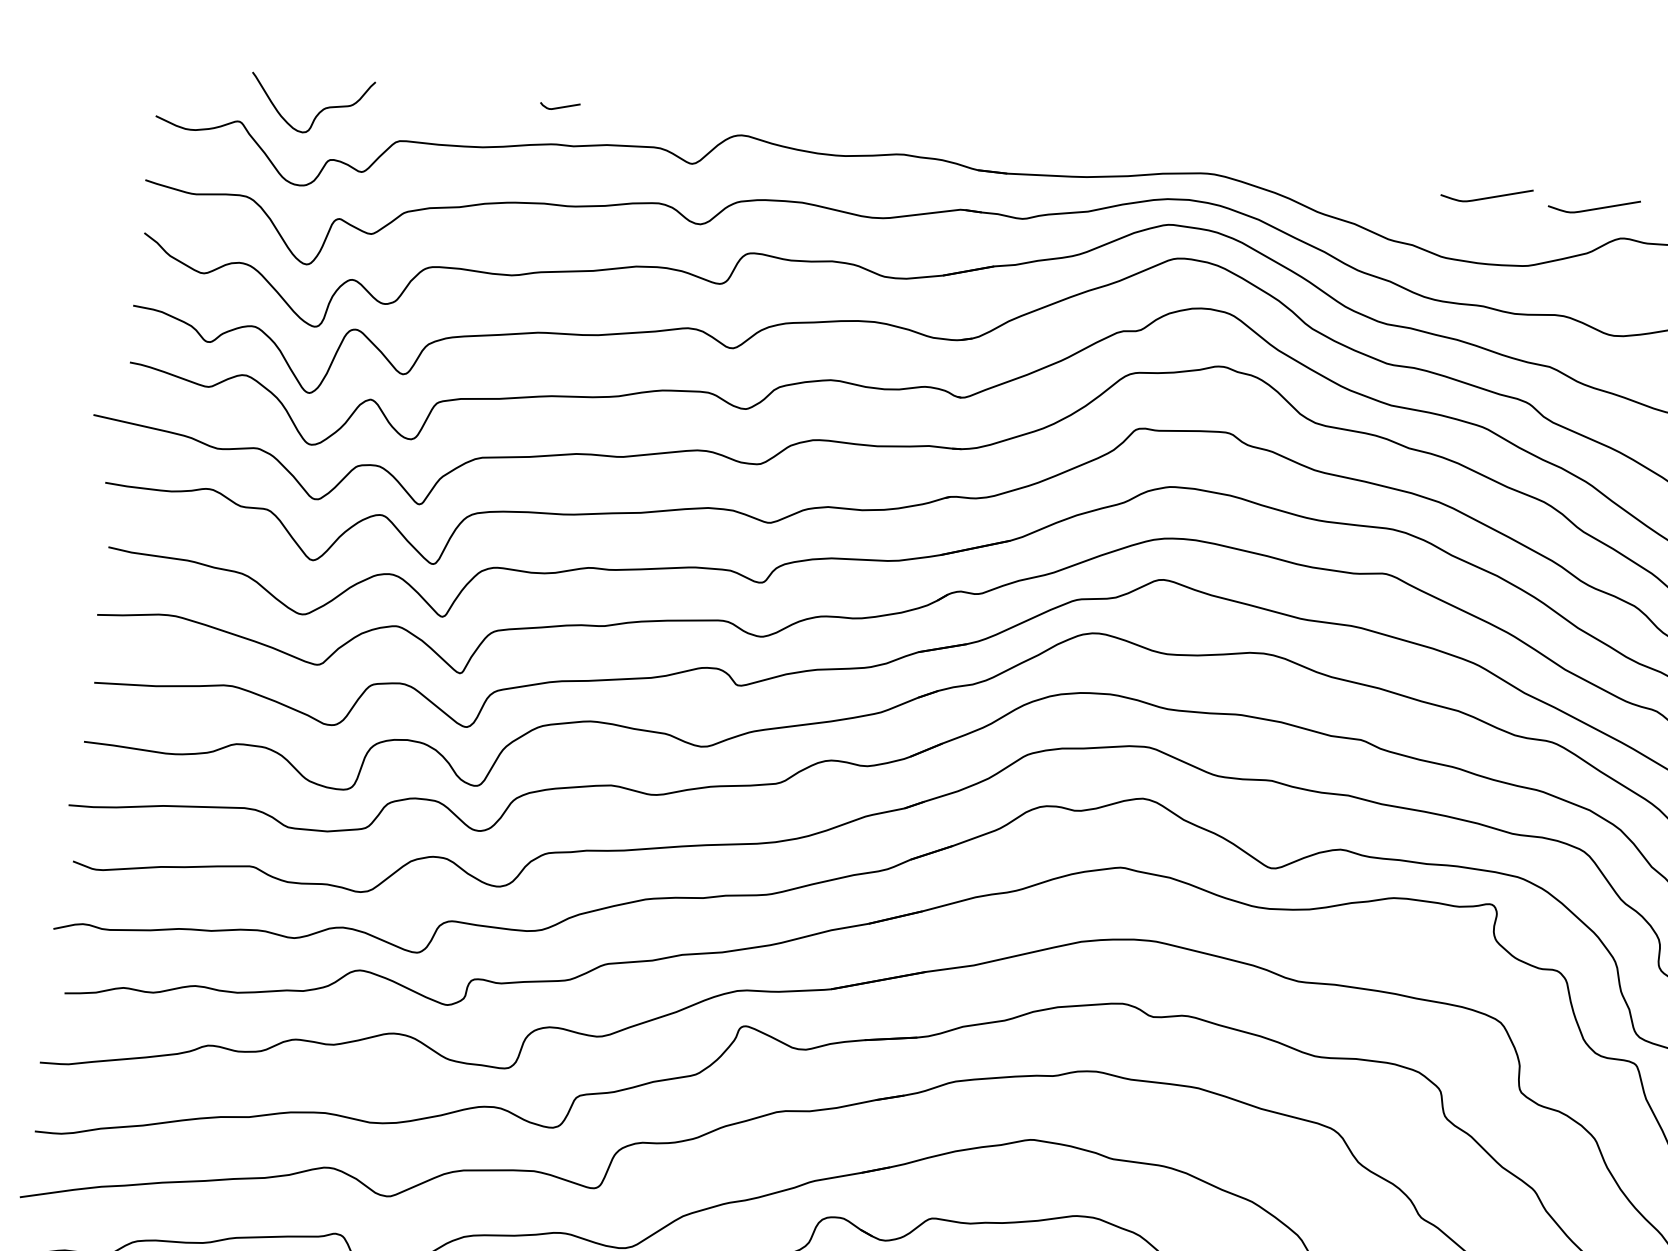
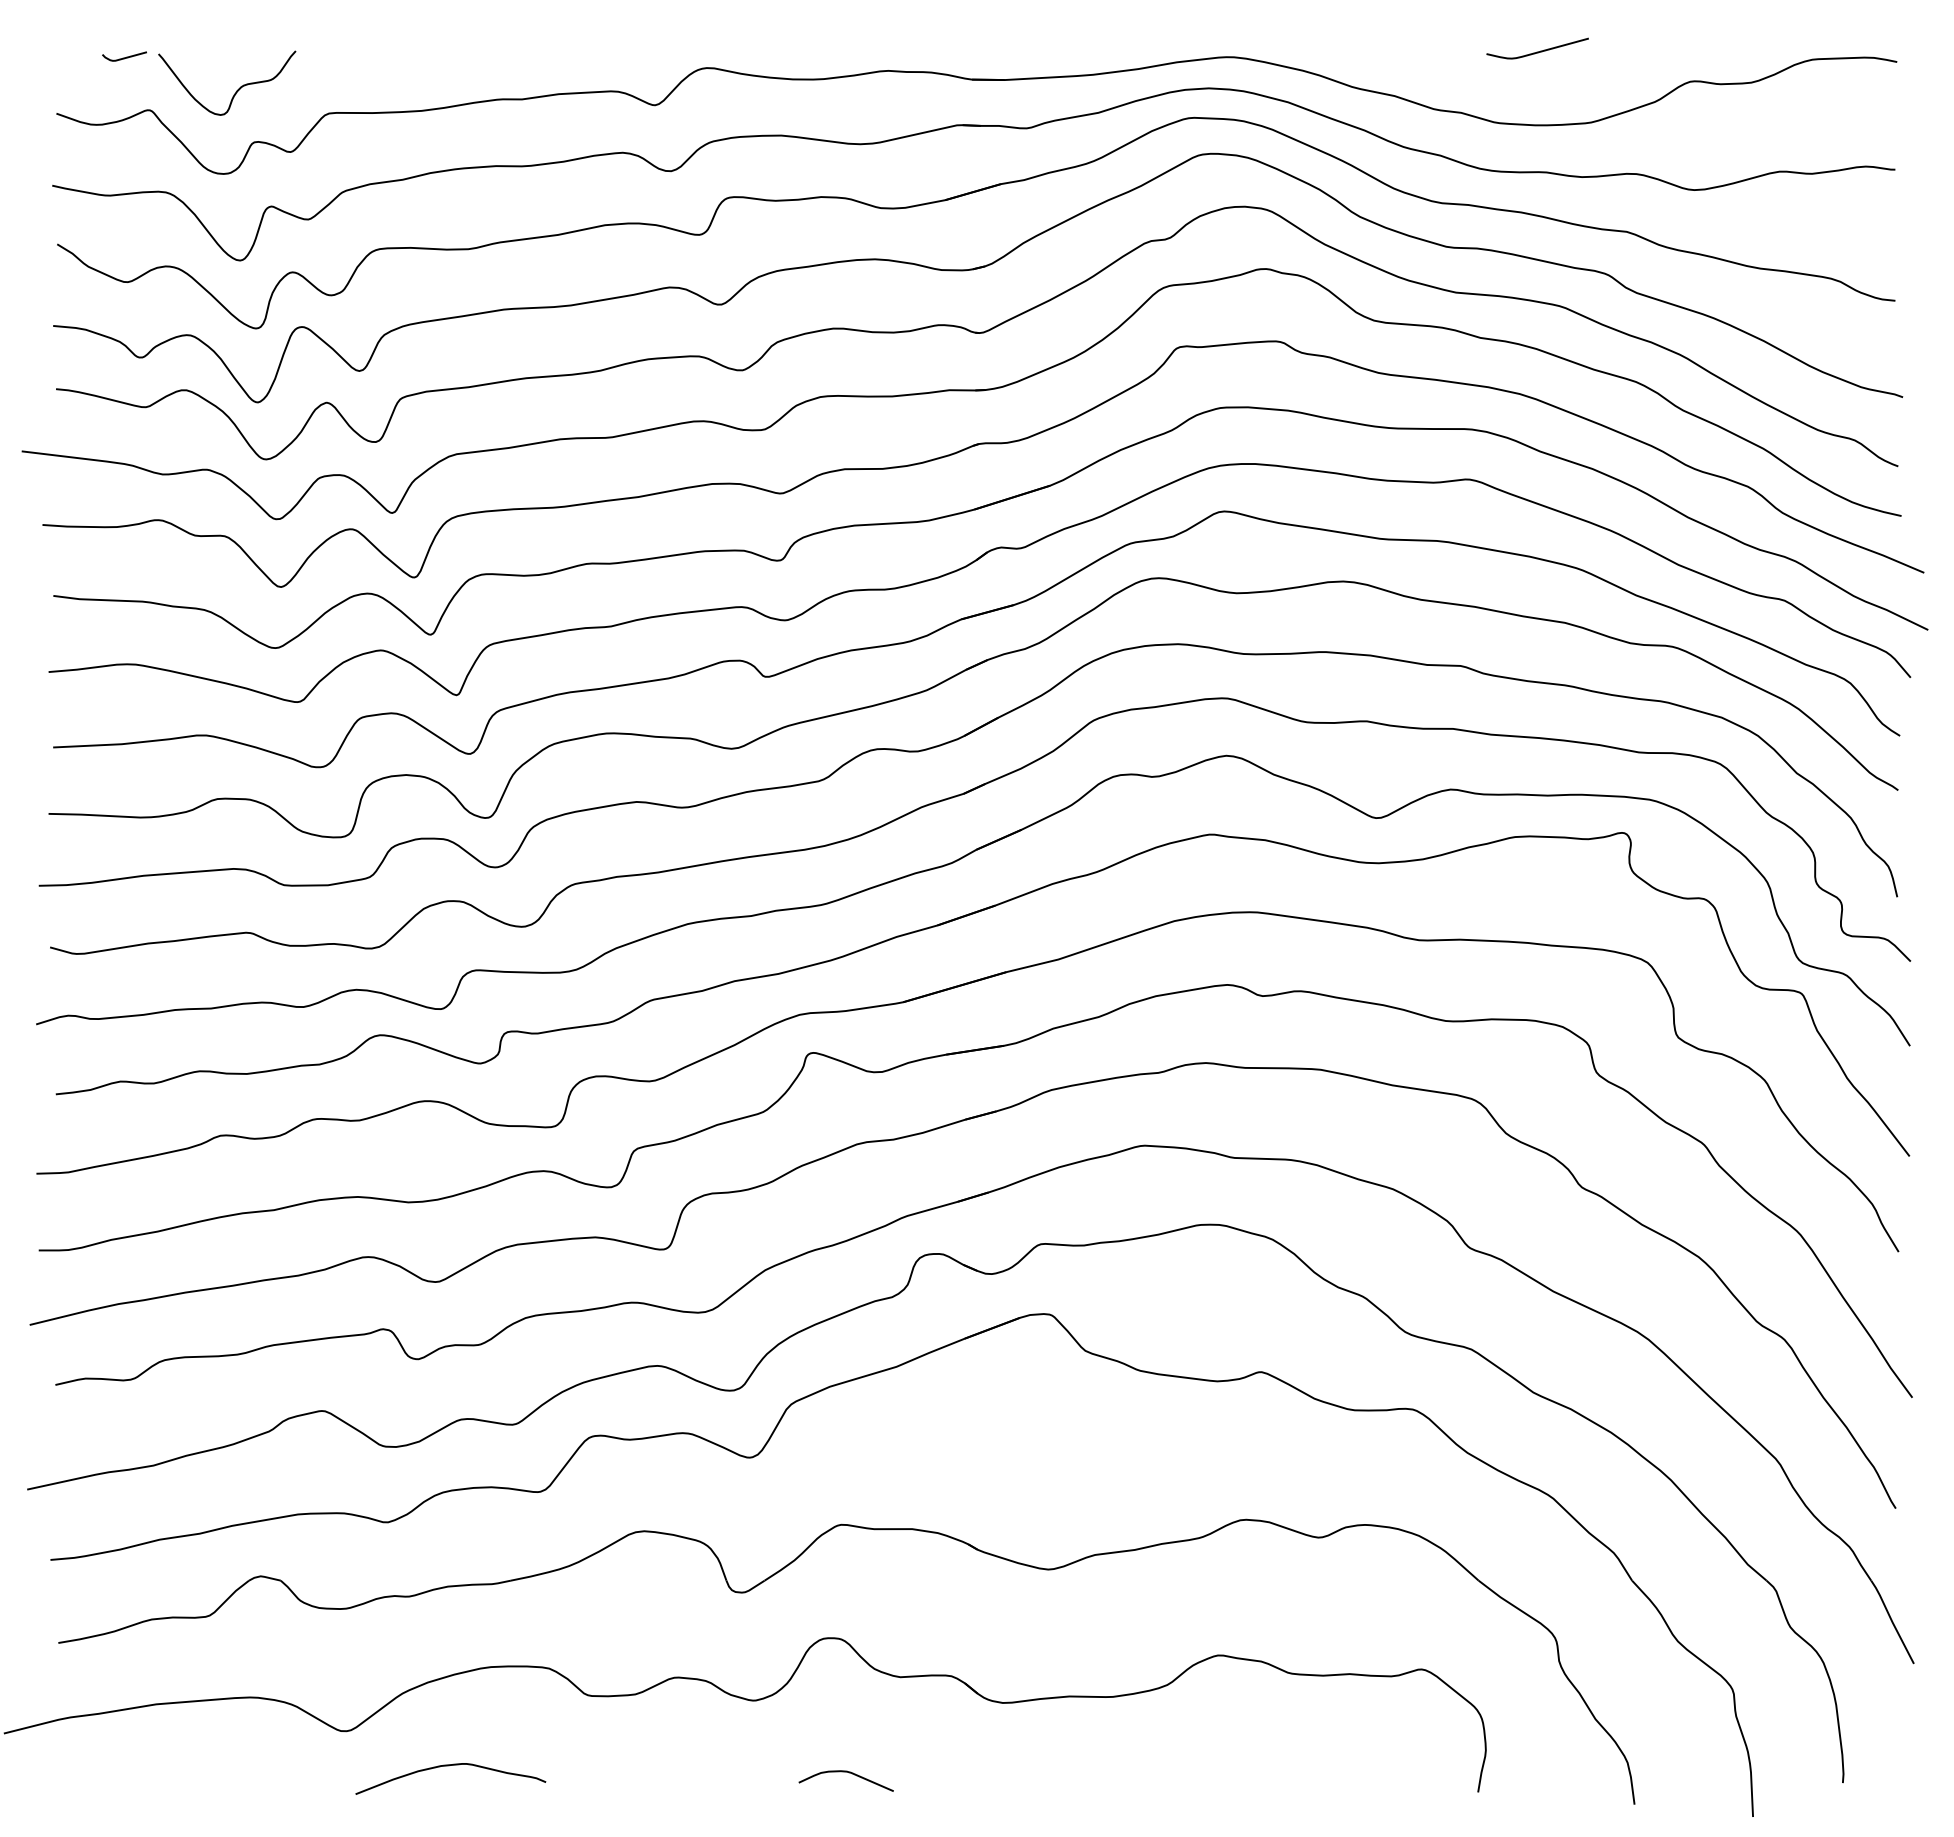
curve: (559, 107) -> (124, 57), moved
curve: (1593, 208) -> (1657, 51), removed

